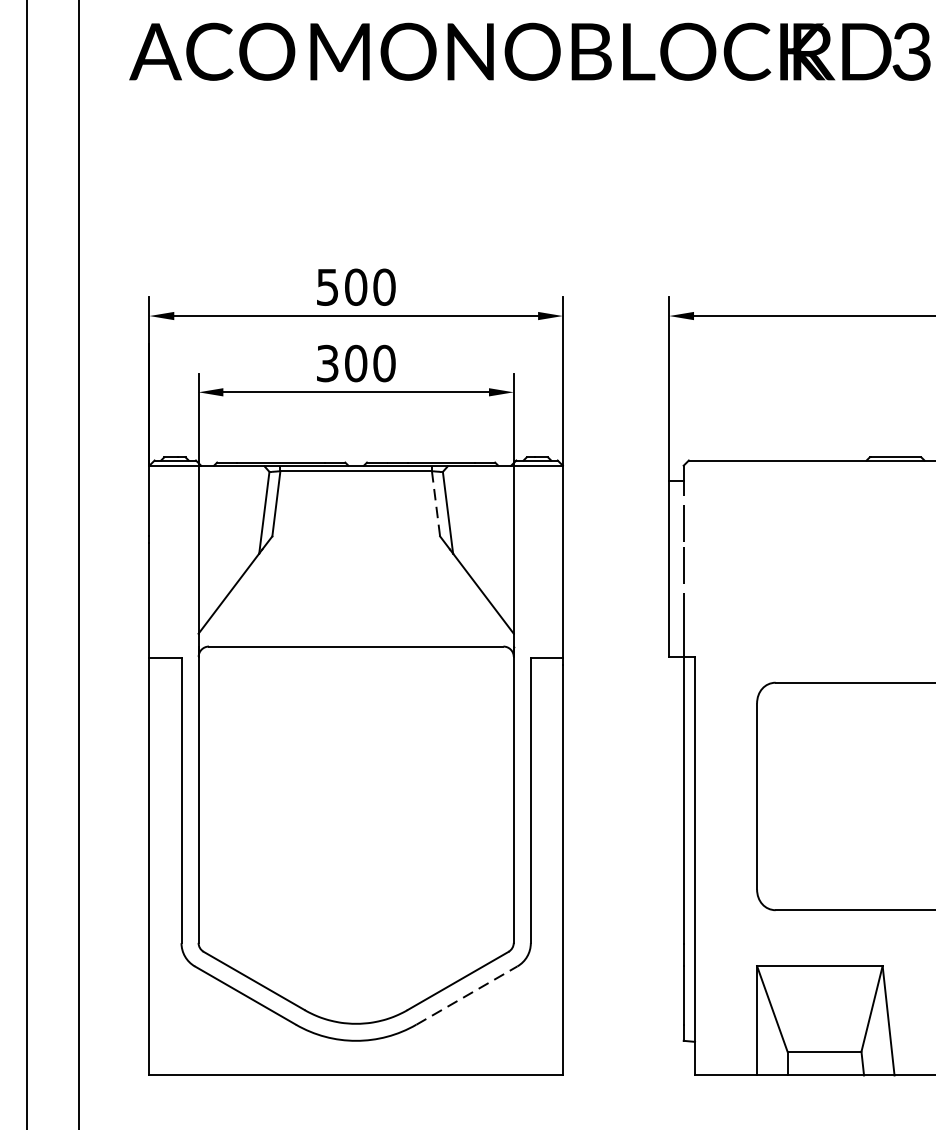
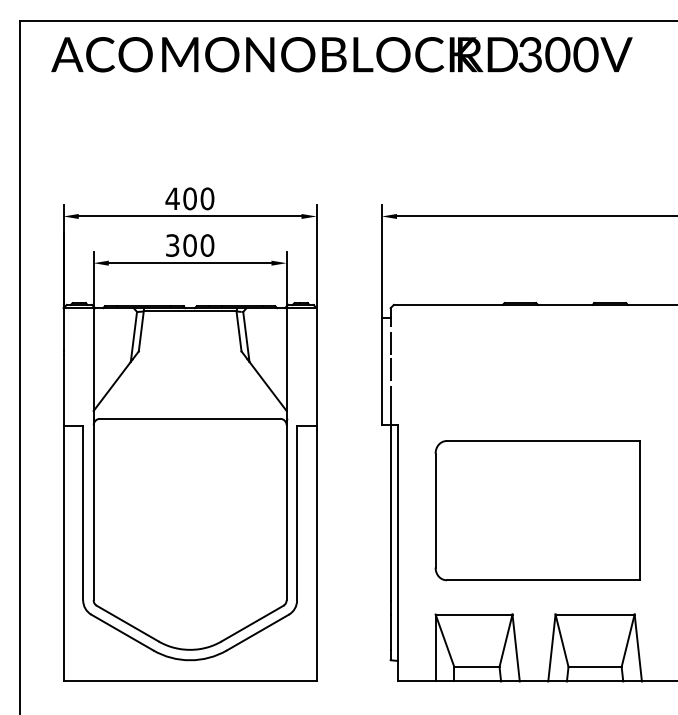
text: (327, 286) -> (172, 198), 500 -> 400
line: (436, 503) -> (239, 331), dashed -> solid
line: (466, 995) -> (257, 632), dashed -> solid

